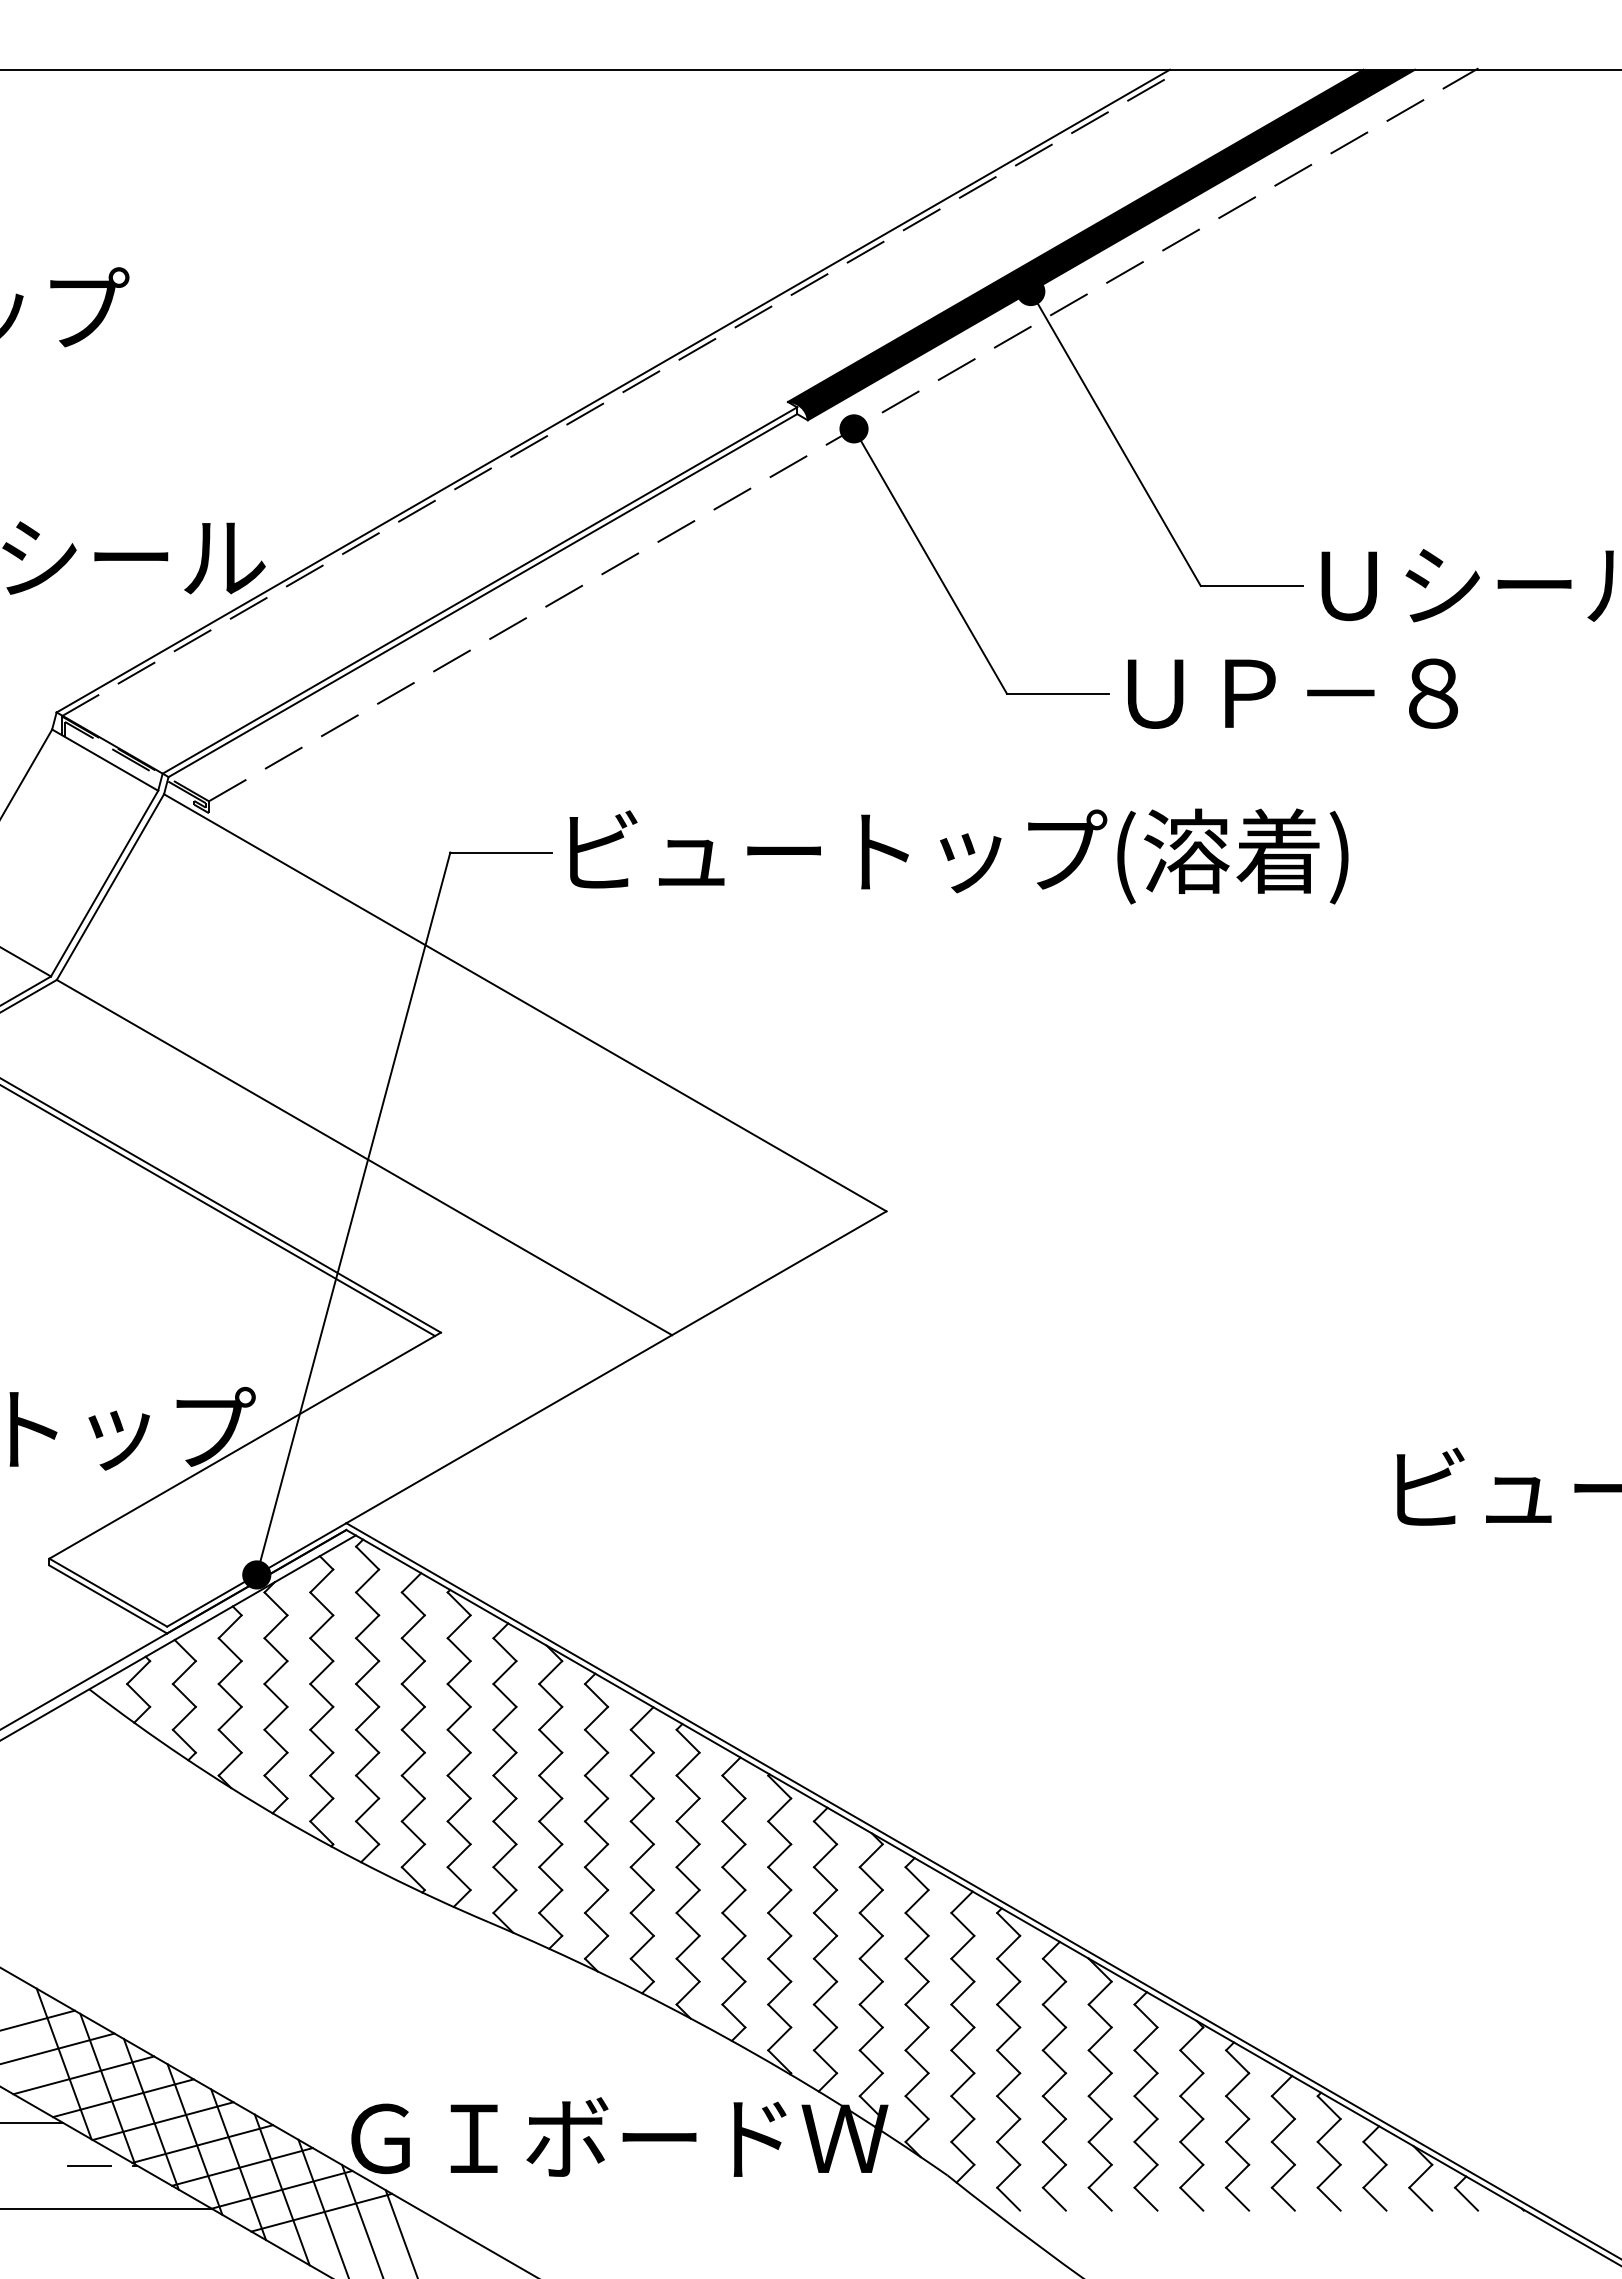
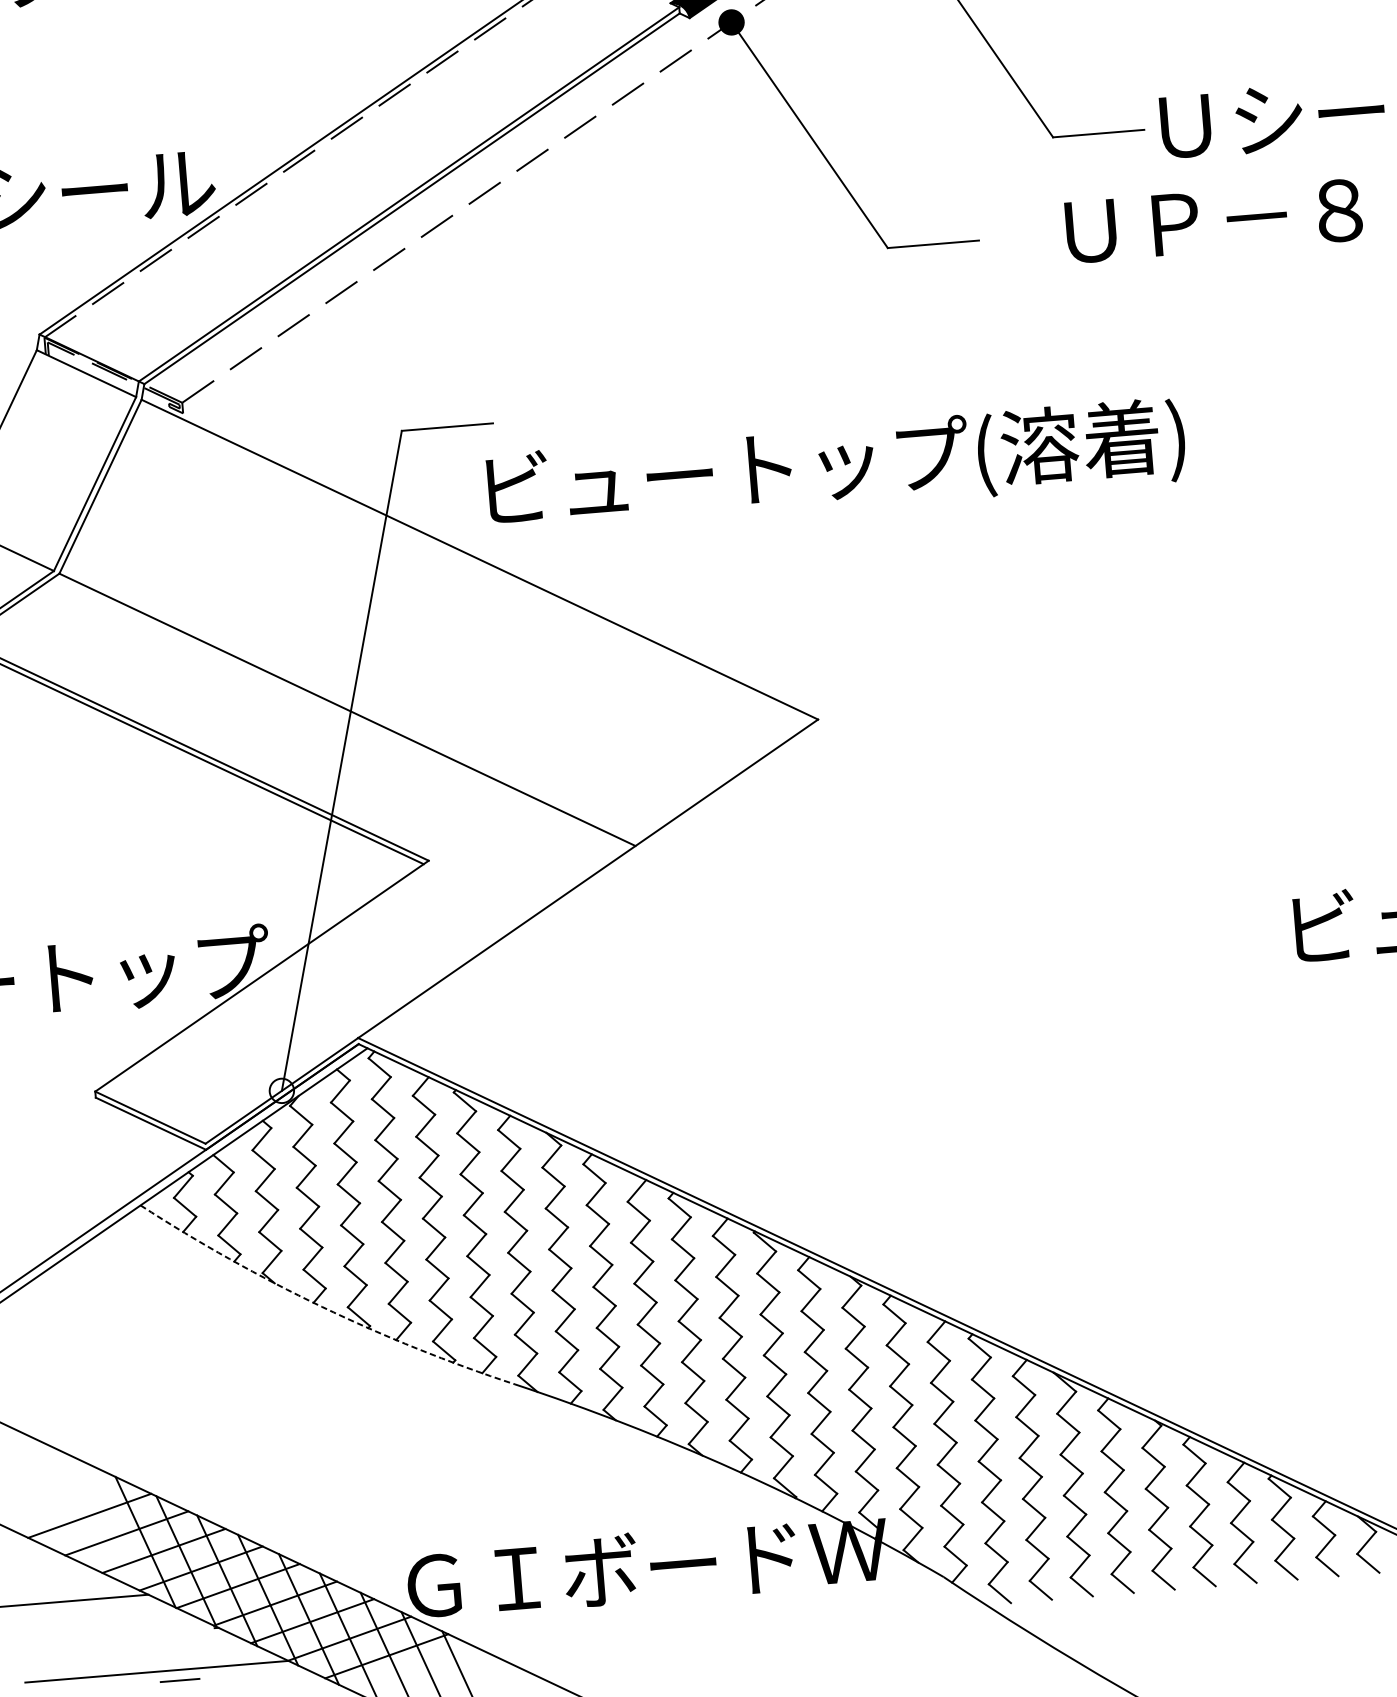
text: (1292, 693) -> (1213, 220), moved
text: (958, 856) -> (836, 467), moved
fill: (256, 1574) -> (281, 1090), removed
arc: (281, 1818) -> (321, 1306), solid -> dashed
line: (89, 2165) -> (179, 1680), moved

